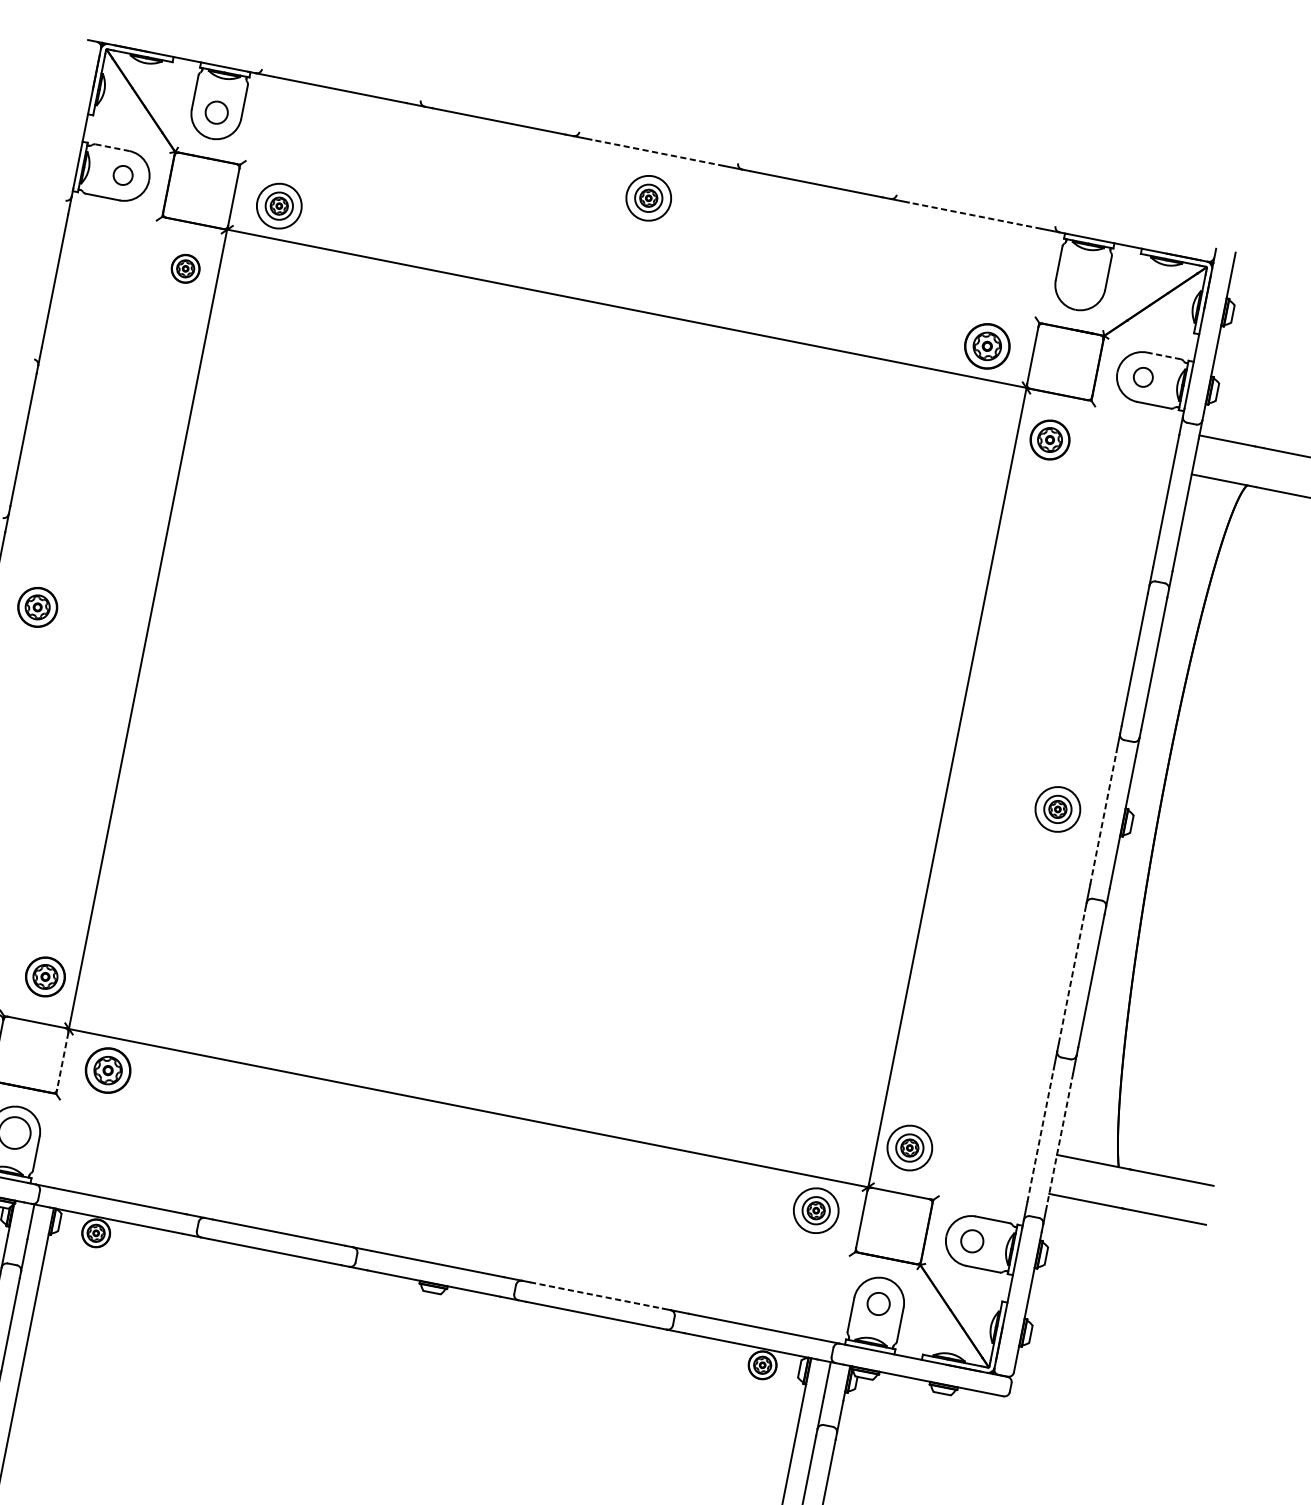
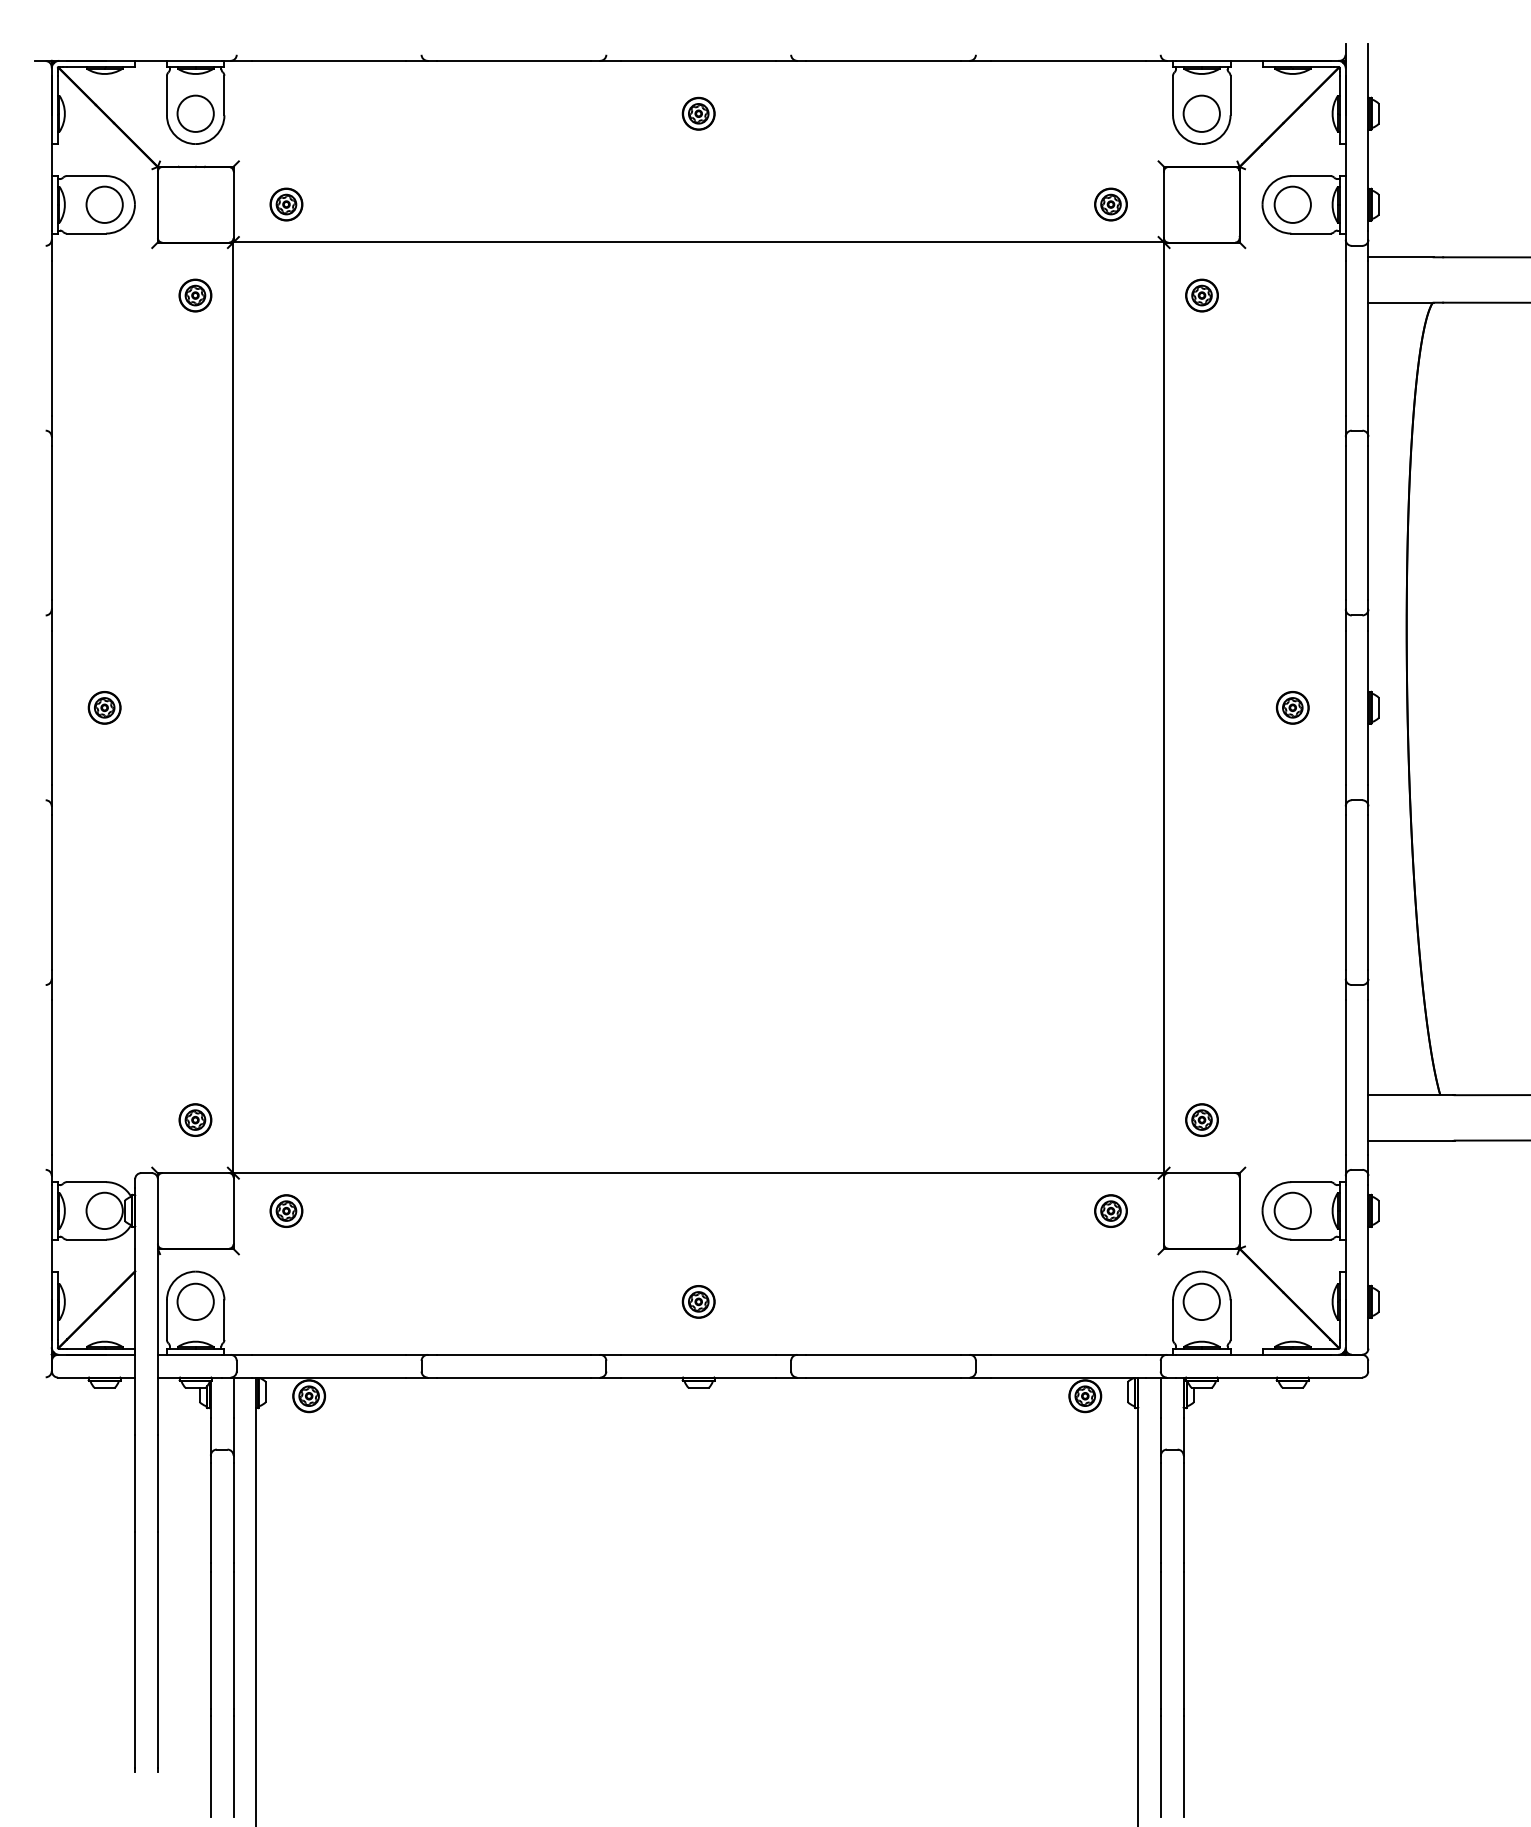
circle: (216, 112) -> (195, 113), size x1.43
line: (112, 148) -> (86, 176), dashed -> solid
line: (657, 152) -> (698, 60), dashed -> solid
circle: (123, 175) -> (104, 204), size x1.67
circle: (648, 198) -> (698, 113), size x0.62
circle: (279, 206) -> (286, 204), size x0.62
line: (974, 215) -> (1067, 60), dashed -> solid
circle: (1080, 283) -> (1201, 113), added
part: (986, 346) -> (1110, 204), size x0.62
line: (1164, 356) -> (1311, 176), dashed -> solid
circle: (1143, 377) -> (1292, 204), size x1.67
part: (1049, 439) -> (1201, 295), size x0.71
part: (37, 607) -> (104, 707), size x0.71
circle: (1057, 809) -> (1292, 707), size x0.62
line: (1103, 818) -> (1345, 707), dashed -> solid
part: (45, 976) -> (195, 1119), size x0.71
line: (1071, 976) -> (1345, 892), dashed -> solid
line: (62, 1061) -> (233, 1211), dashed -> solid
part: (108, 1069) -> (286, 1210), size x0.62
line: (1040, 1134) -> (1345, 1076), dashed -> solid
line: (1060, 1139) -> (1368, 1077), dashed -> solid
circle: (910, 1148) -> (1202, 1120), size x0.62
circle: (816, 1211) -> (1111, 1211), size x0.62
part: (446, 1218) -> (698, 1301), added
circle: (972, 1241) -> (1292, 1210), size x1.43
line: (597, 1295) -> (884, 1354), dashed -> solid
circle: (878, 1303) -> (1201, 1301), size x1.43

